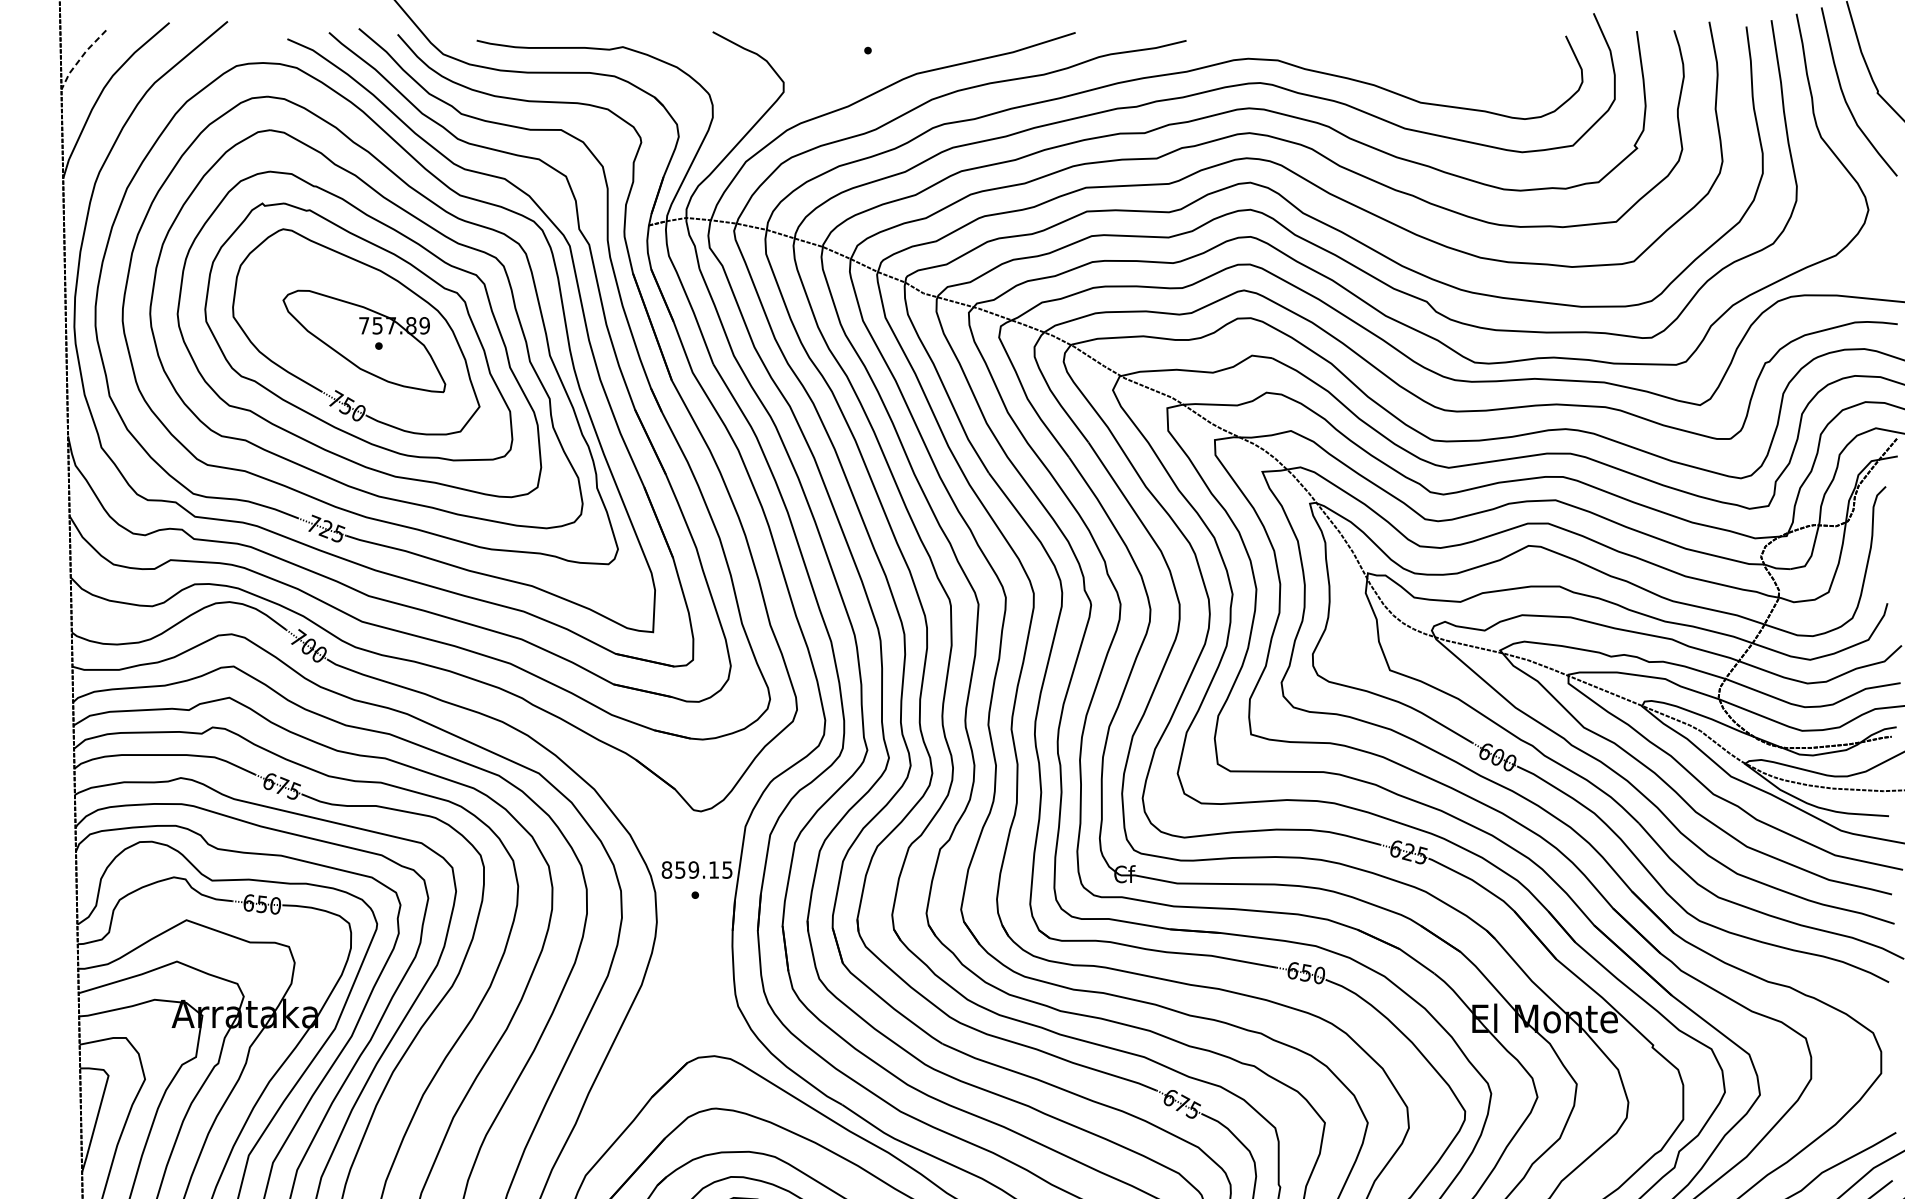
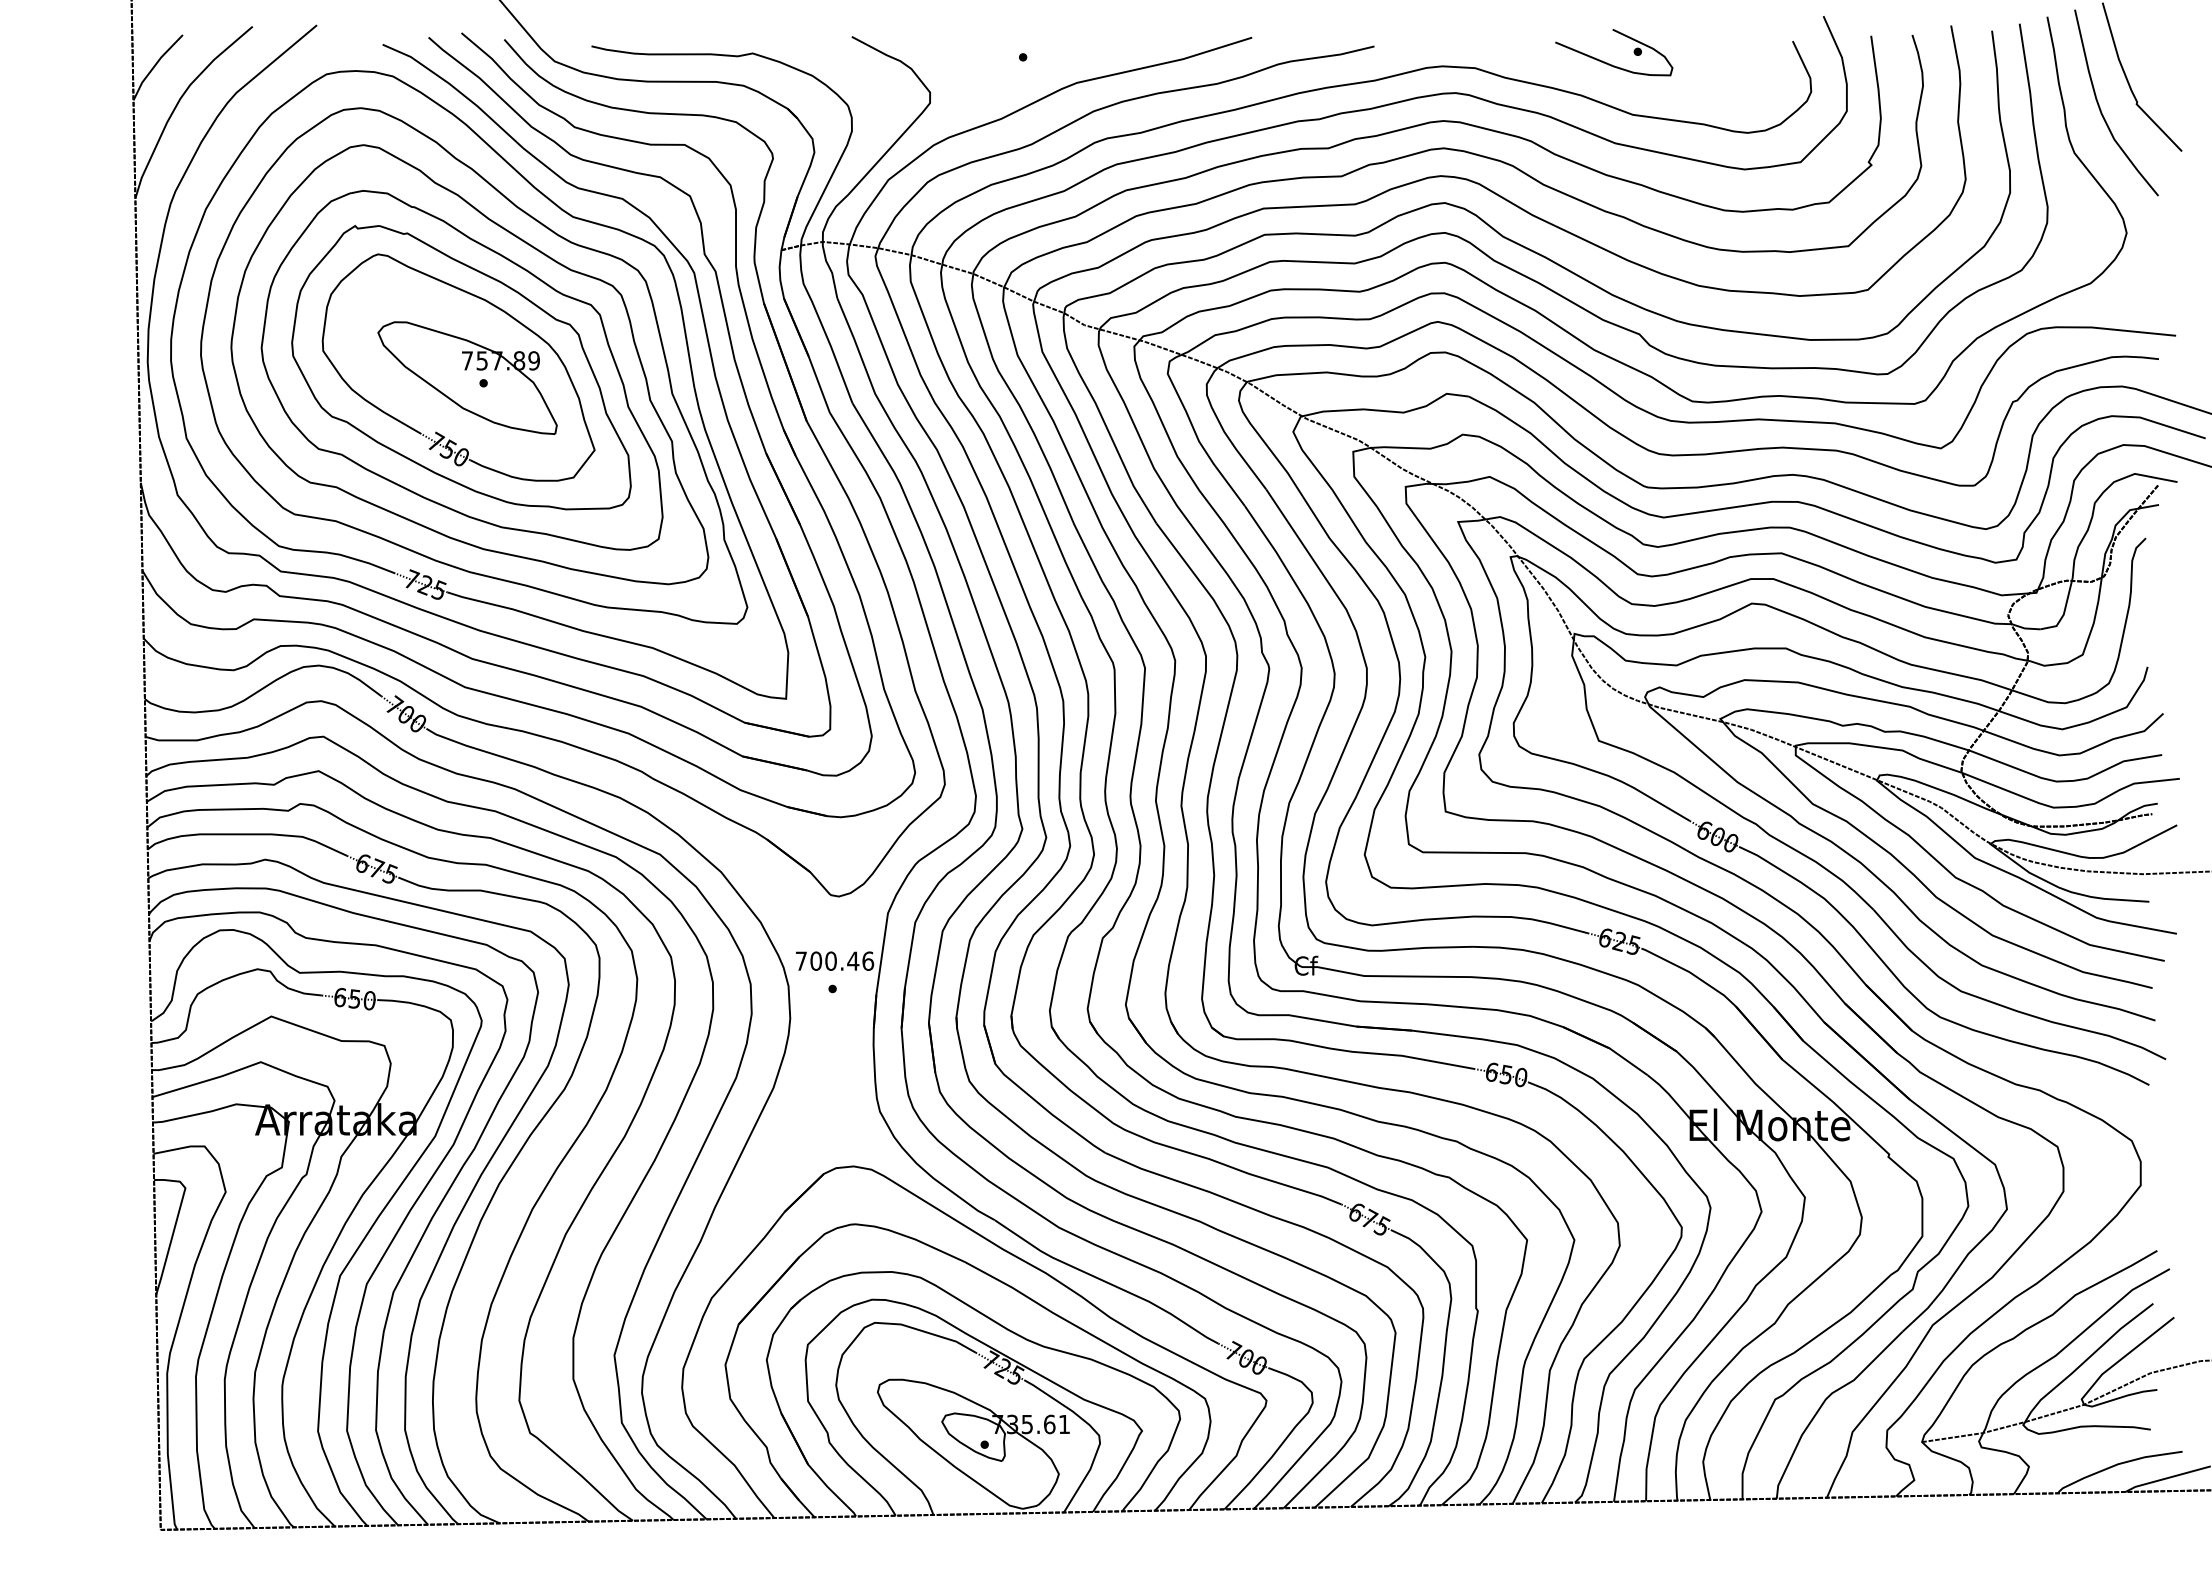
part: (1399, 56) -> (1609, 63), added
line: (81, 58) -> (155, 65), dashed -> solid
text: (697, 869) -> (834, 960), 859.15 -> 700.46

